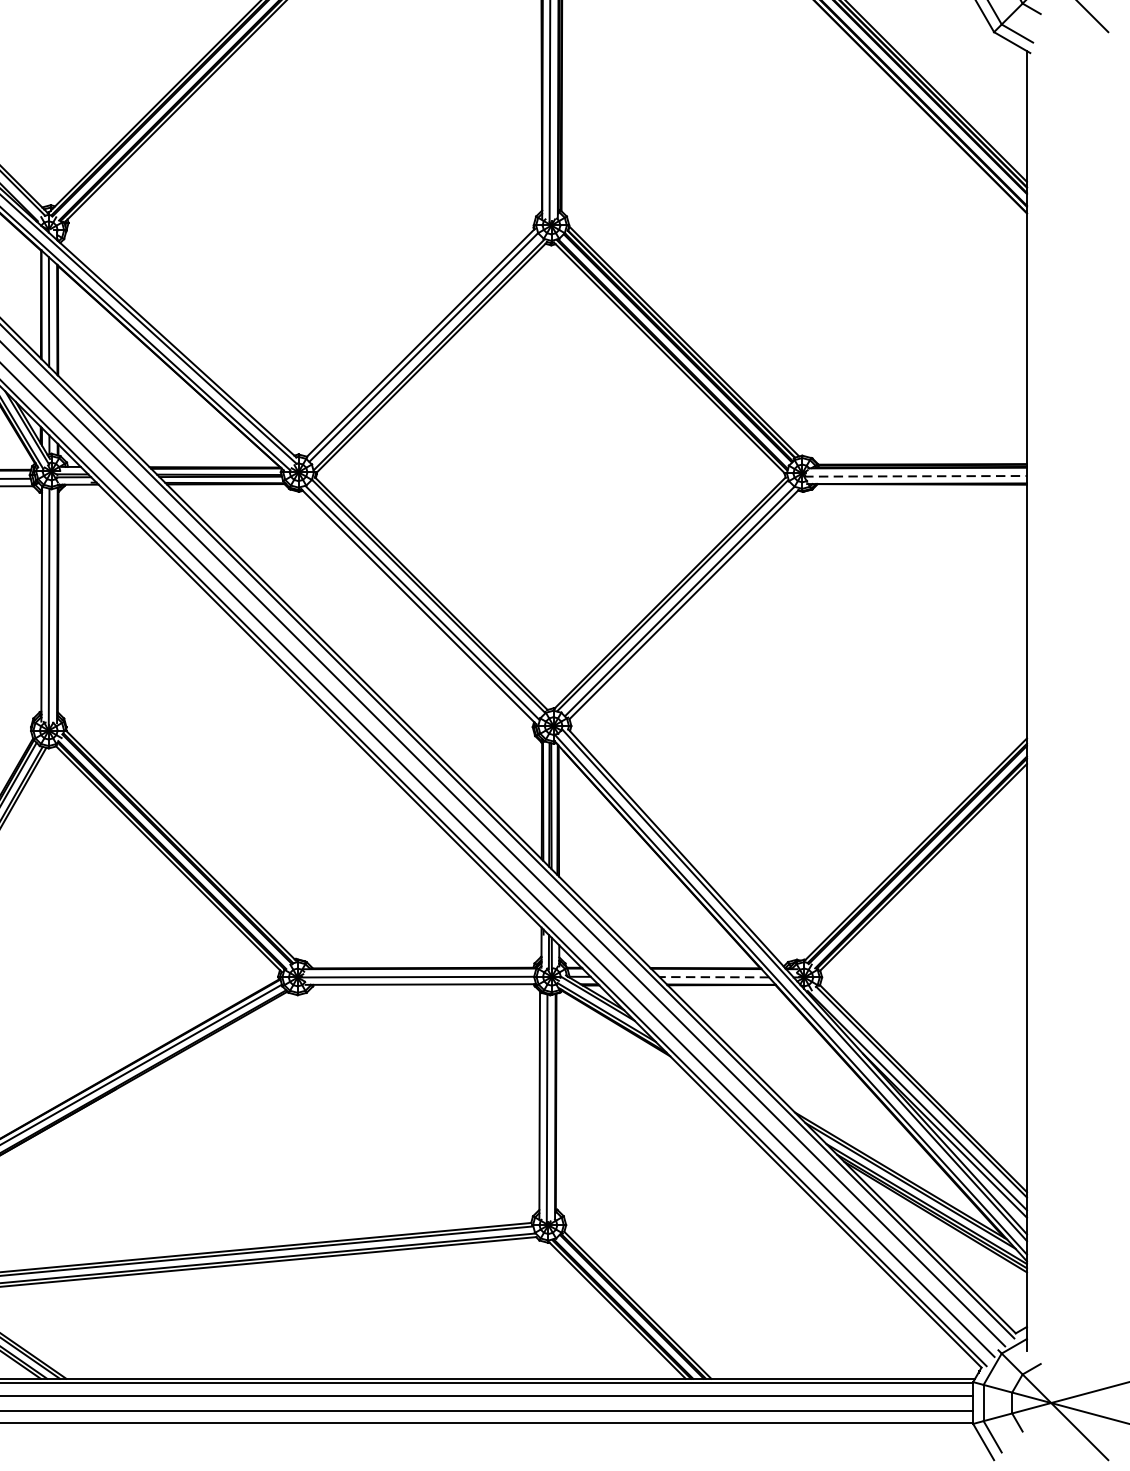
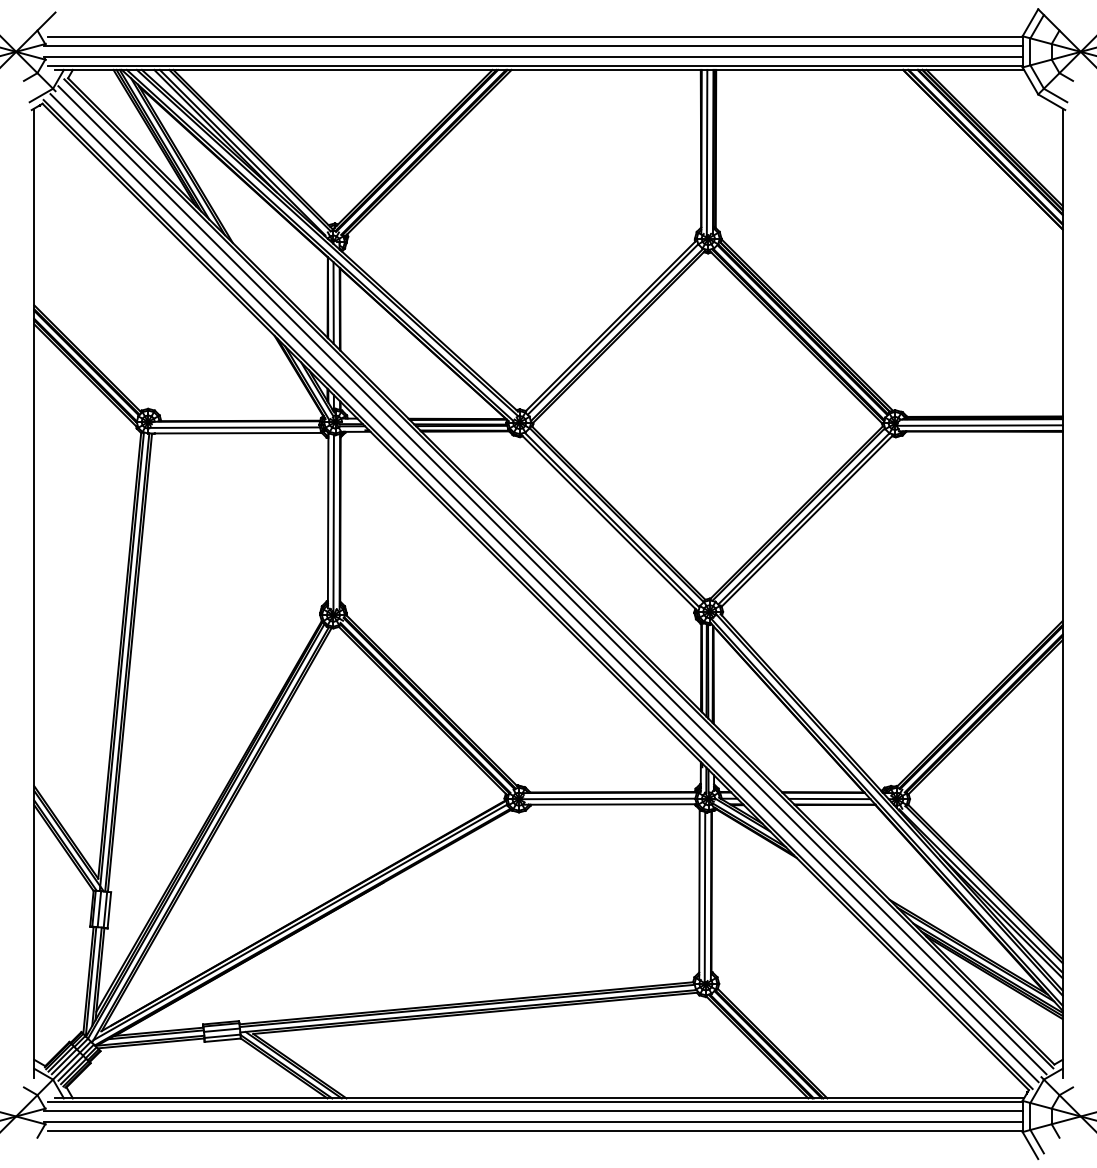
line: (916, 476) -> (980, 425), dashed -> solid
line: (714, 977) -> (829, 799), dashed -> solid

